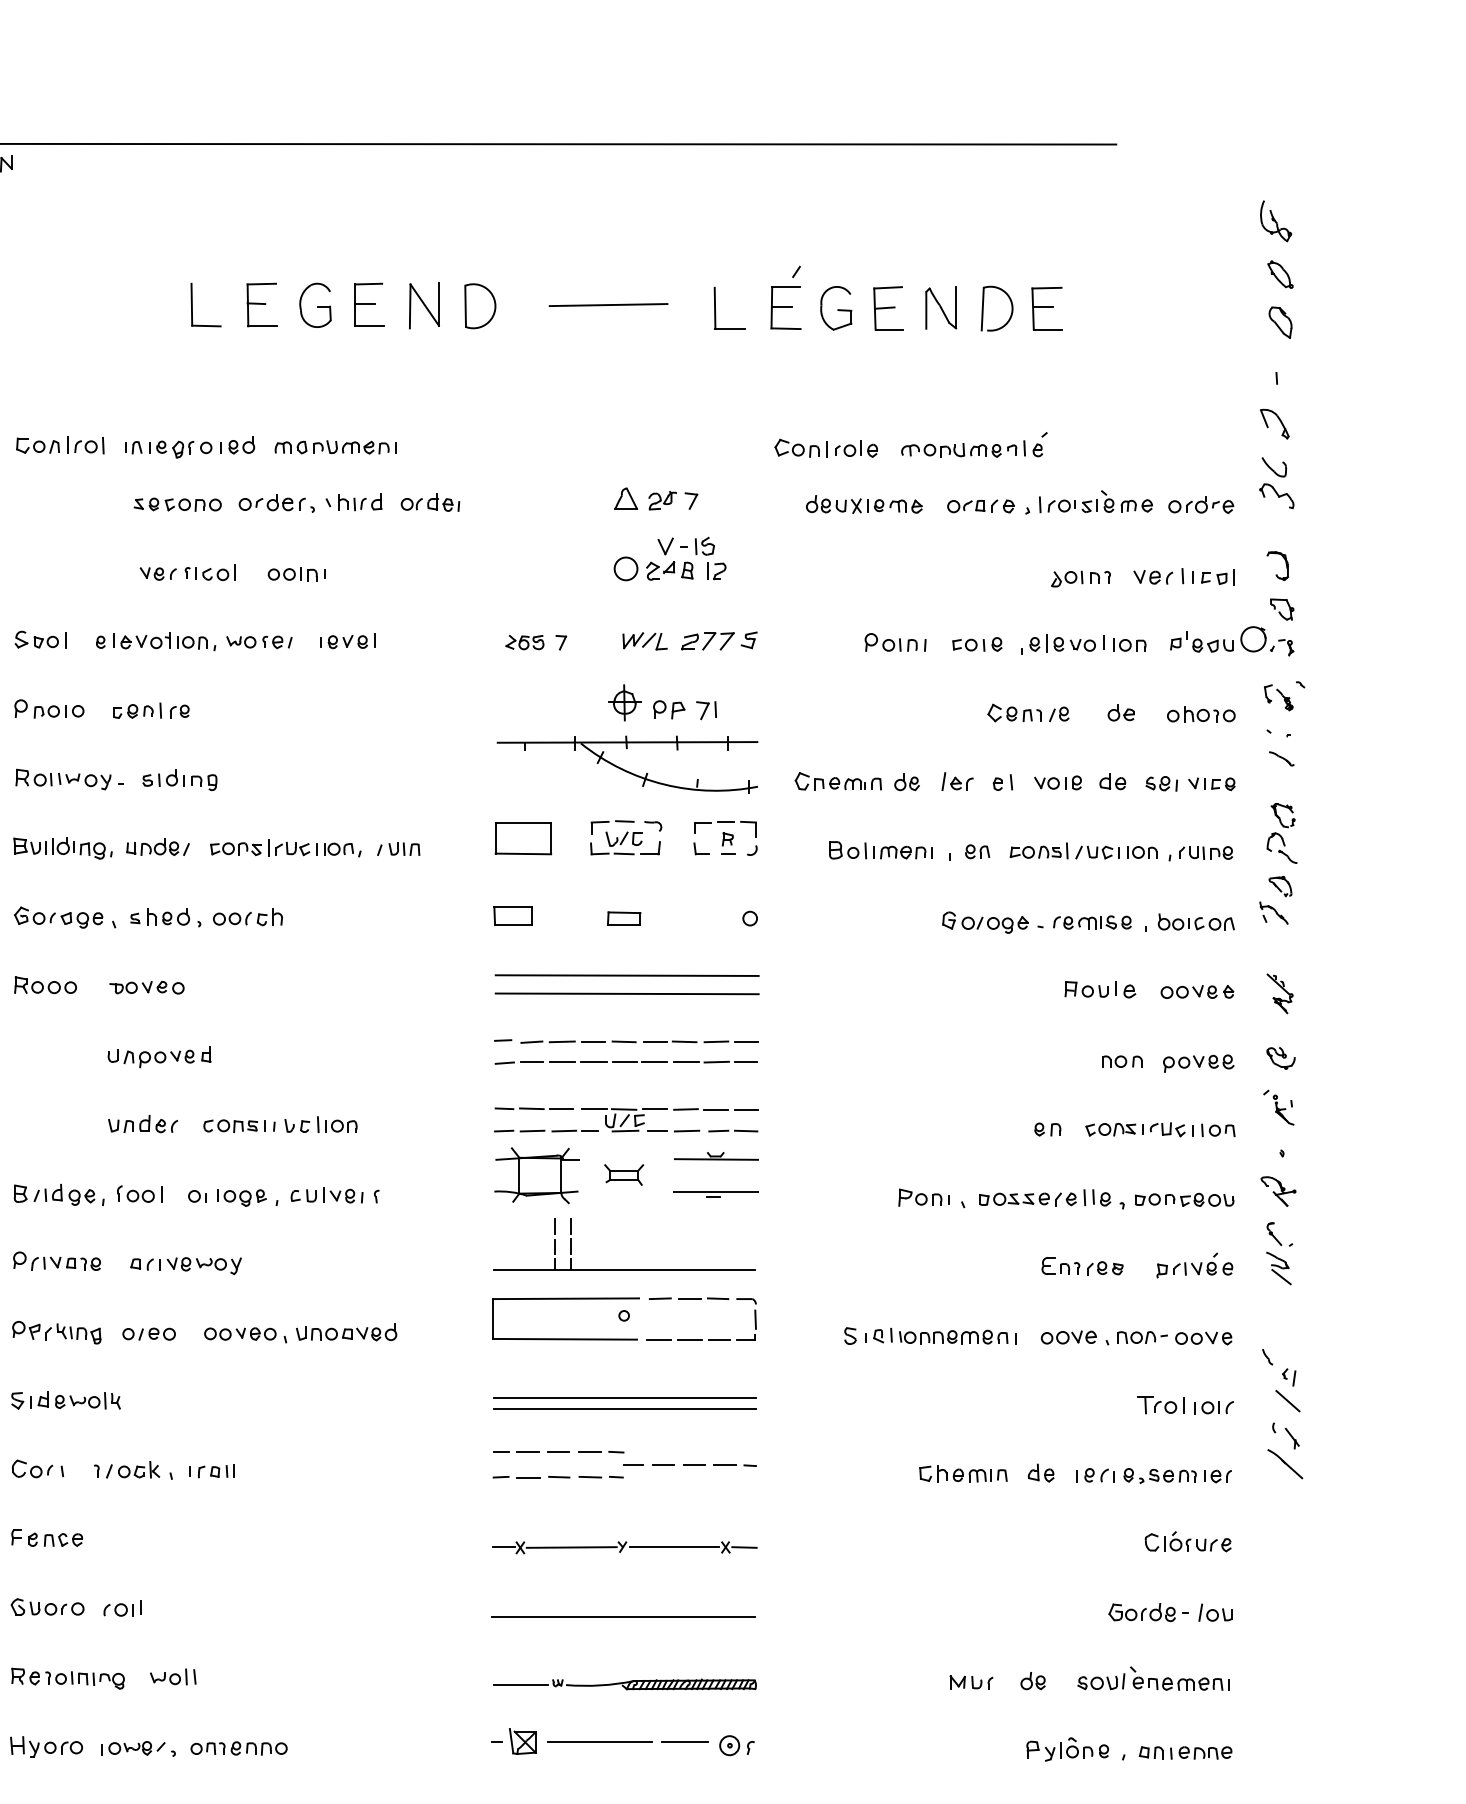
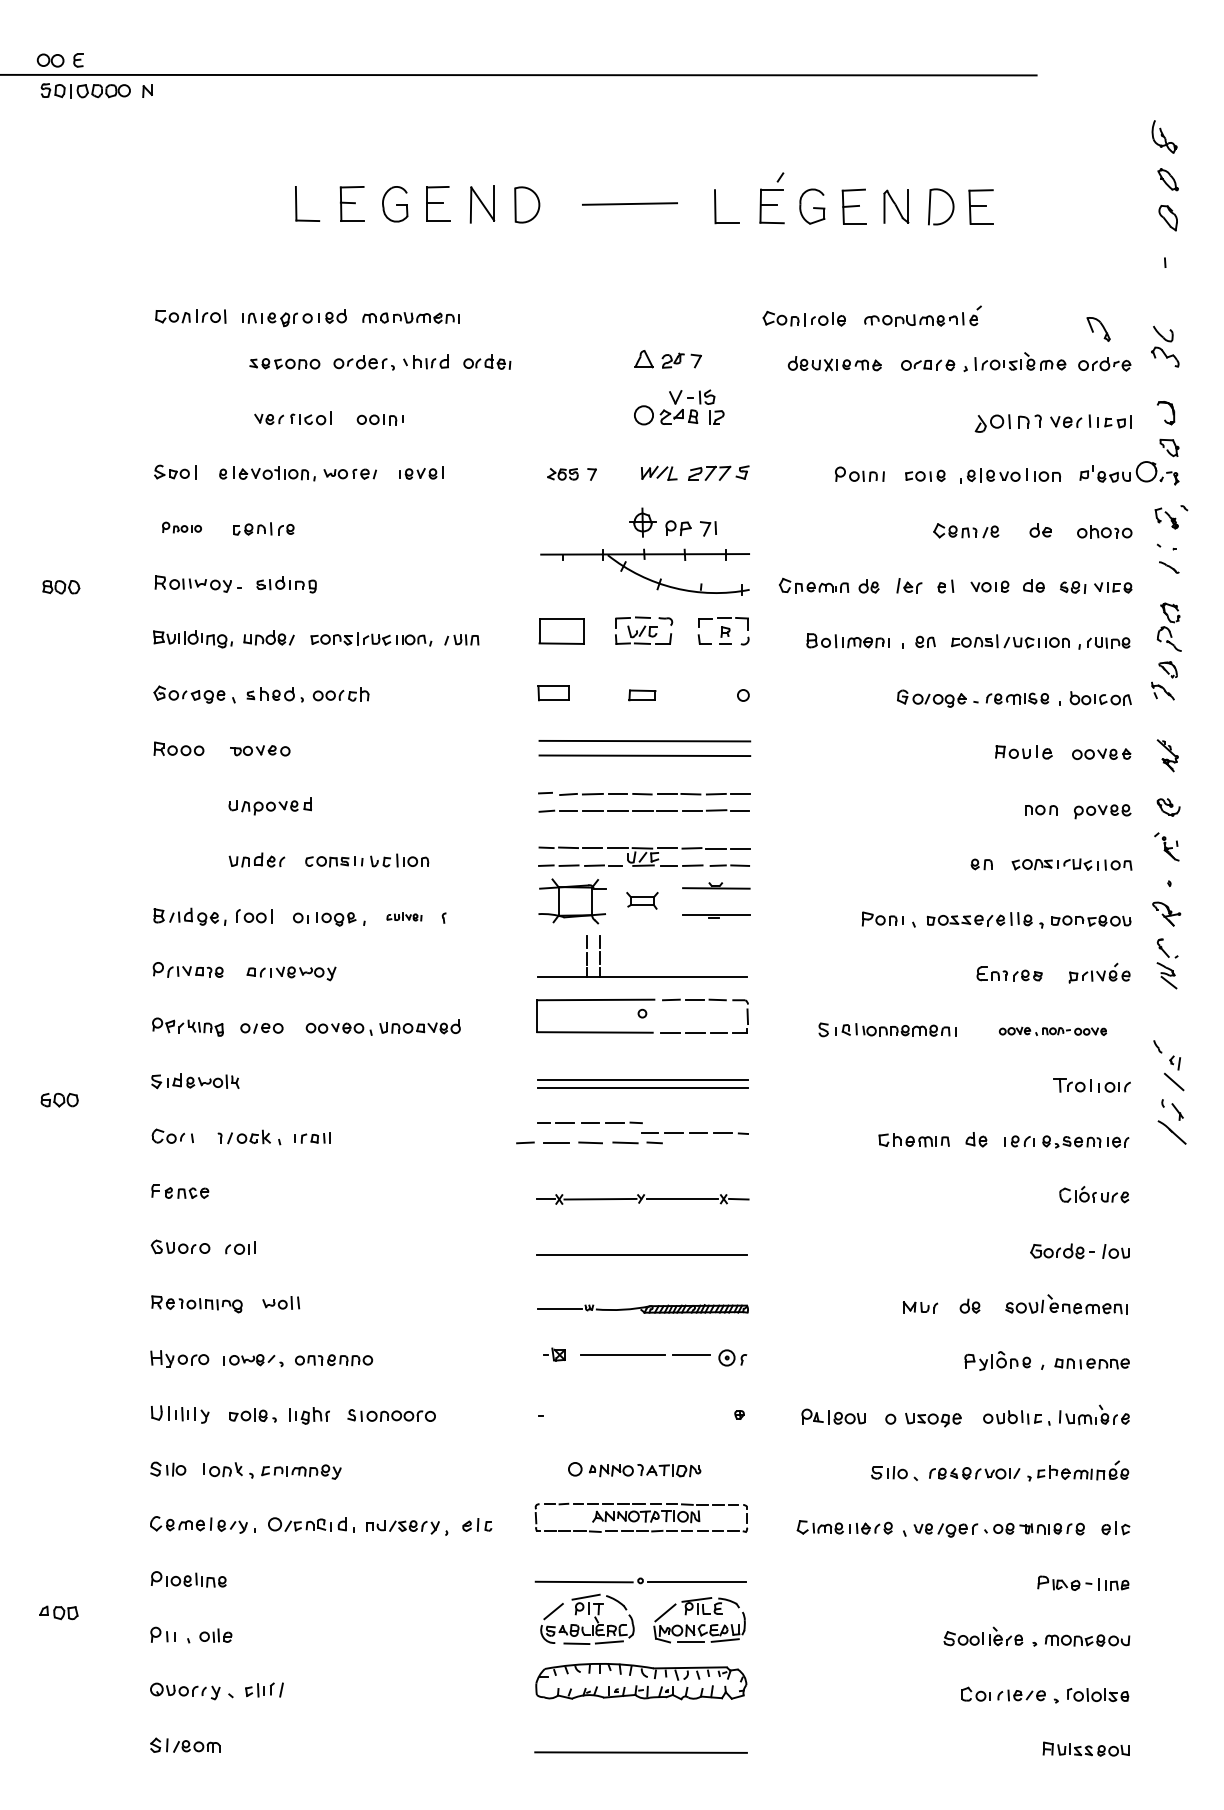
part: (1274, 424) -> (1098, 329), moved
part: (1081, 579) -> (1008, 423), size x1.4
part: (48, 708) -> (181, 527), size x0.7
part: (327, 1194) -> (404, 916), size x0.6
part: (1136, 1338) -> (1052, 1031), size x0.7
part: (558, 1476) -> (589, 1142), size x1.4
part: (514, 1741) -> (554, 1354), size x0.6

